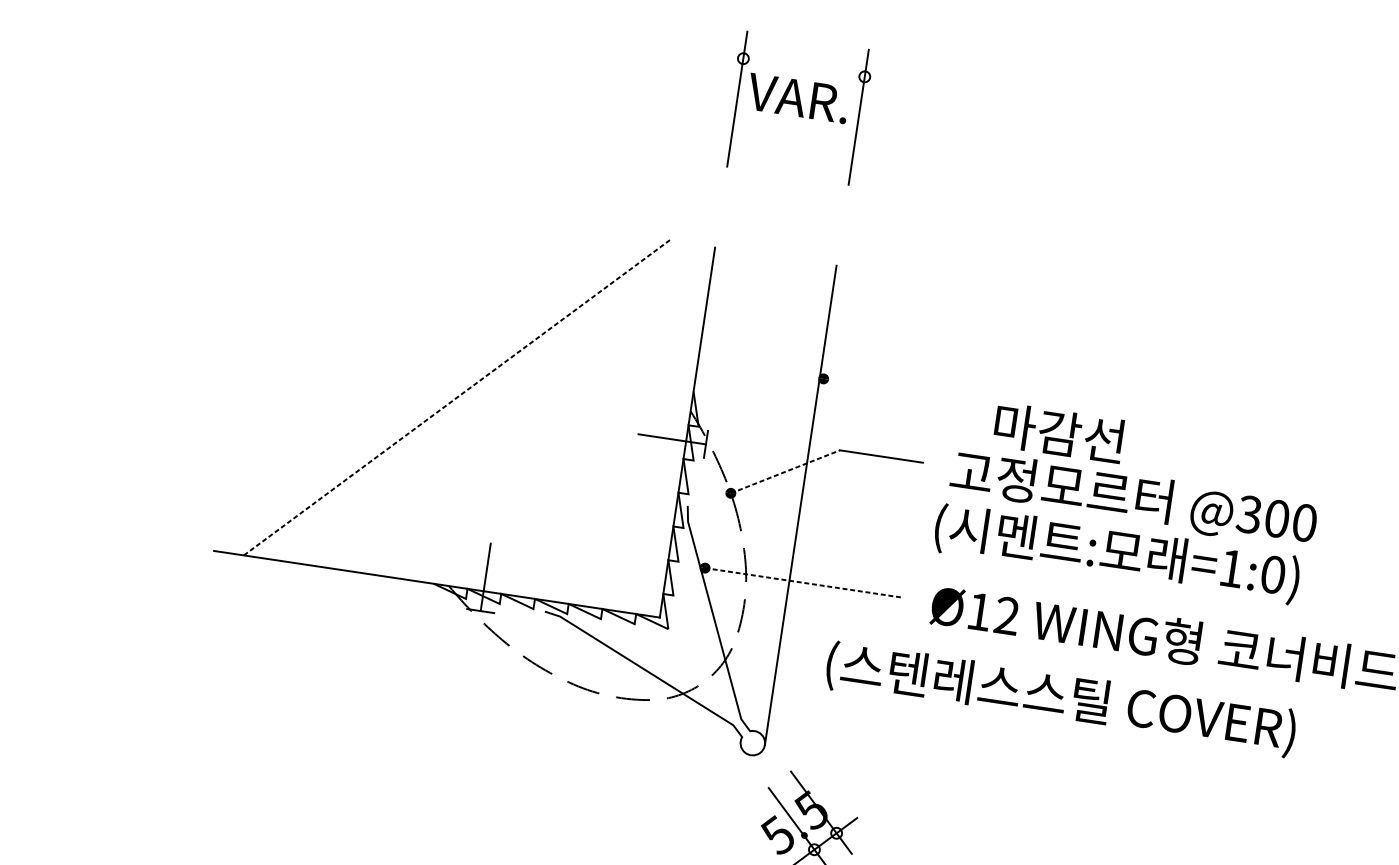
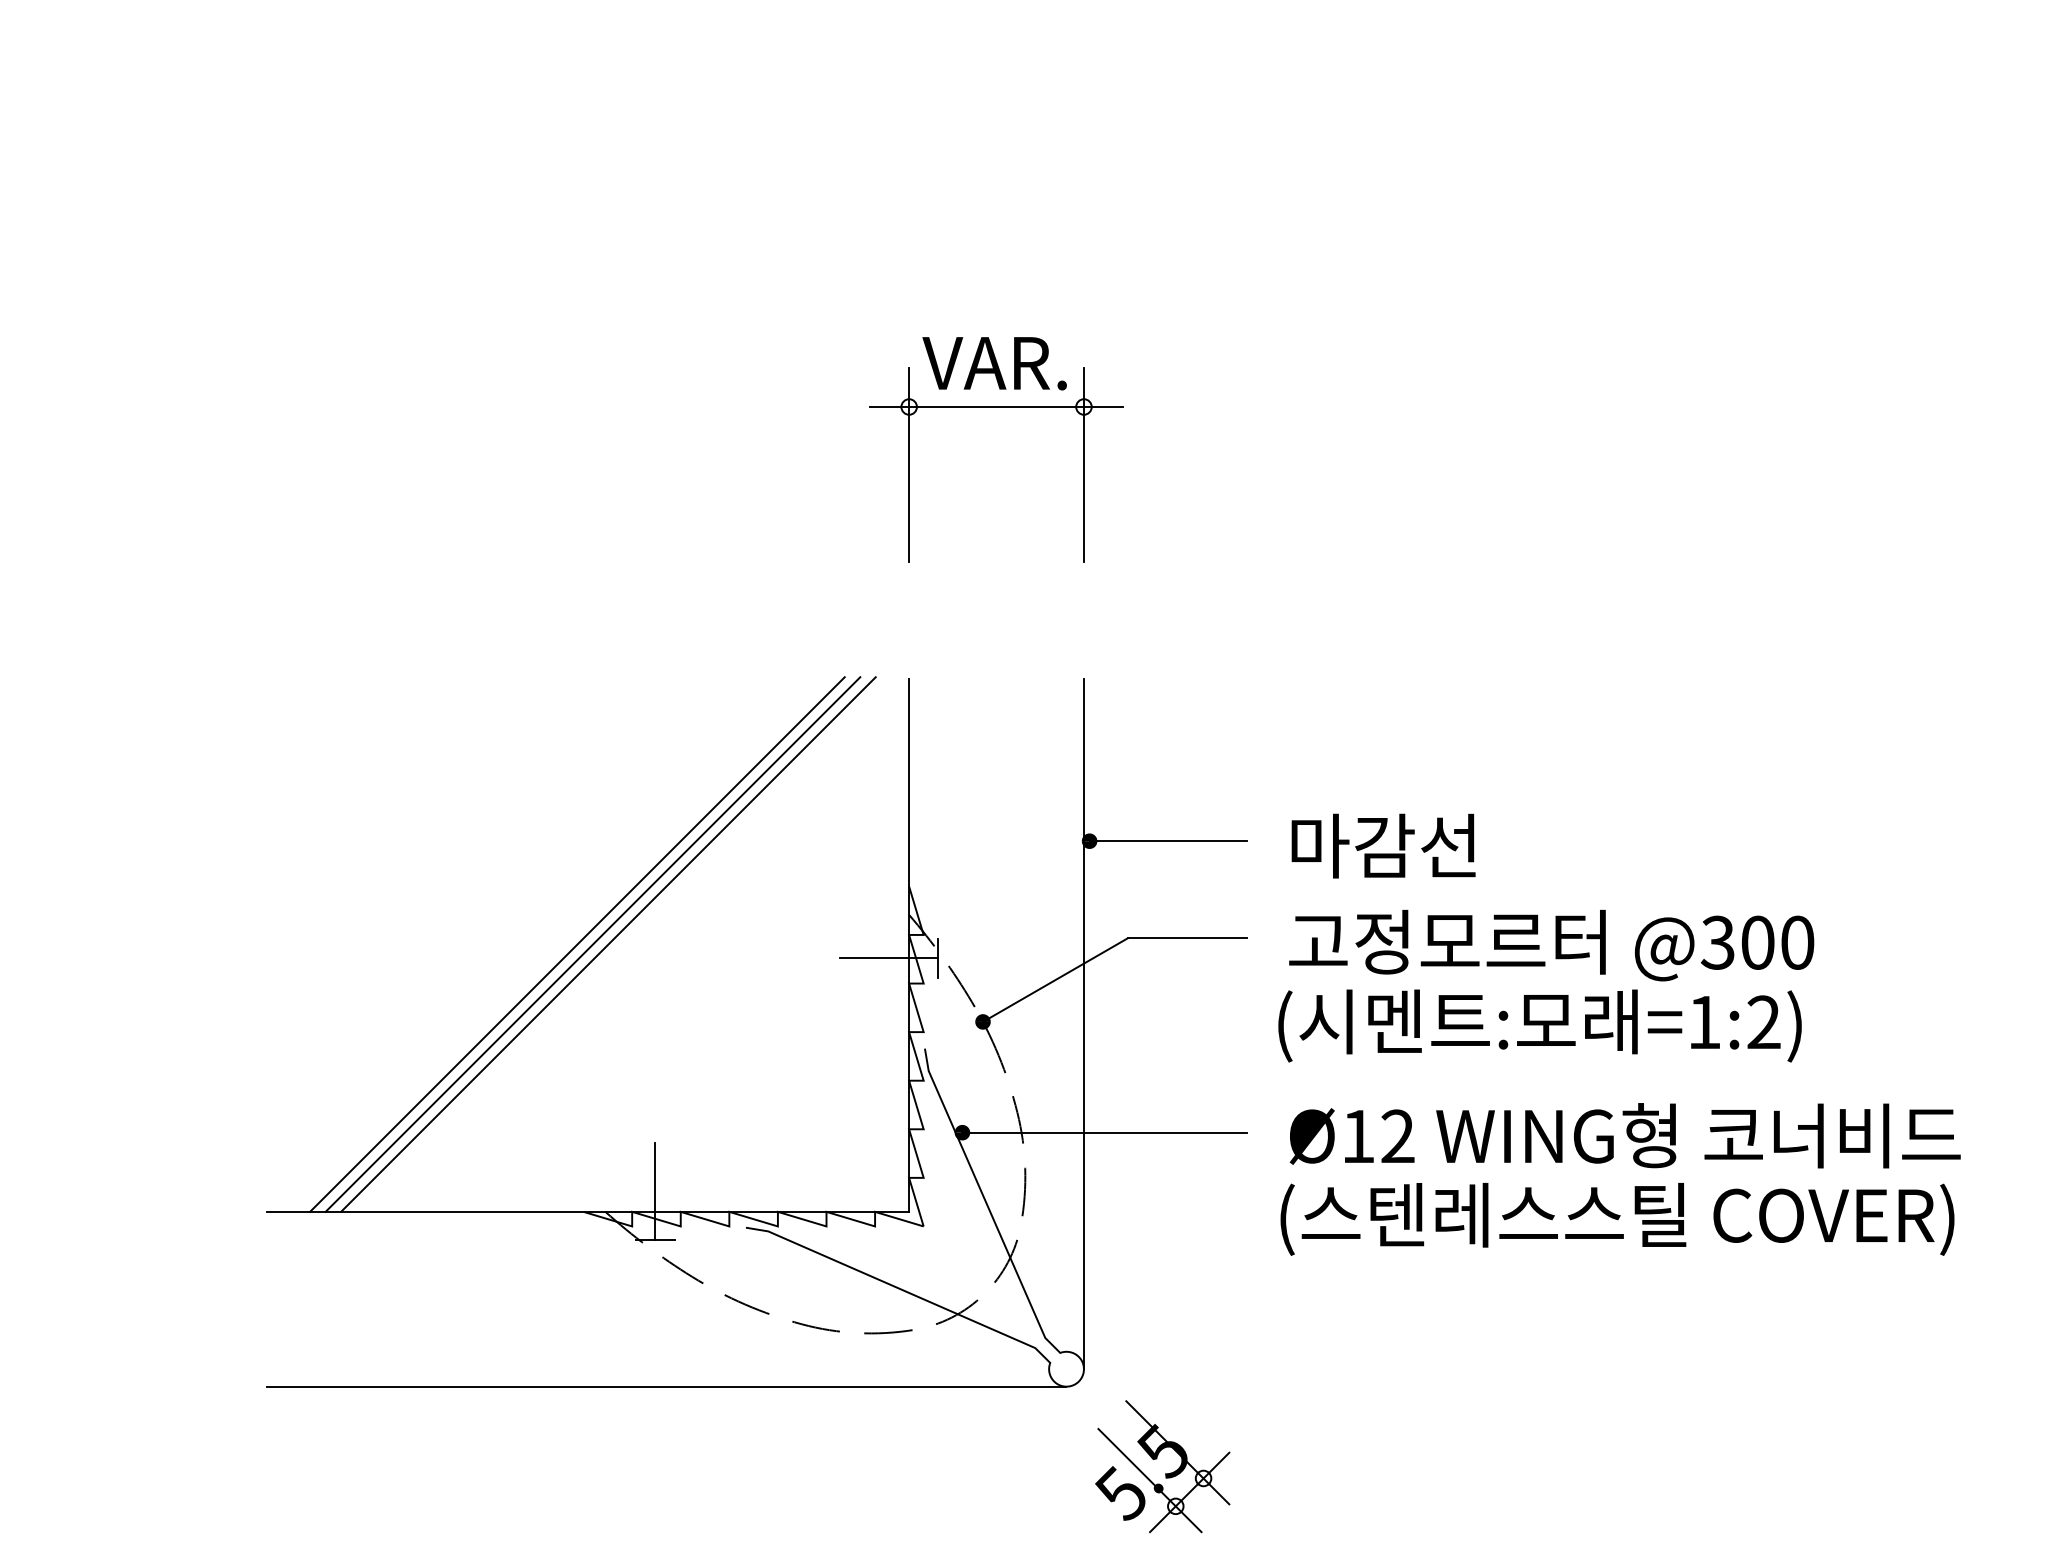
line: (803, 68) -> (996, 407), added
text: (798, 98) -> (994, 363), moved
line: (878, 387) -> (1168, 841), added
line: (457, 397) -> (577, 944), dashed -> solid
line: (467, 399) -> (592, 944), added
line: (478, 400) -> (608, 944), added
text: (1059, 432) -> (1383, 845), moved
line: (785, 472) -> (1055, 980), dashed -> solid
text: (1272, 574) -> (1763, 1022), =1:0) -> =1:2)
line: (804, 582) -> (1105, 1132), dashed -> solid
text: (1061, 699) -> (1617, 1219), moved
line: (473, 713) -> (666, 1386), added

